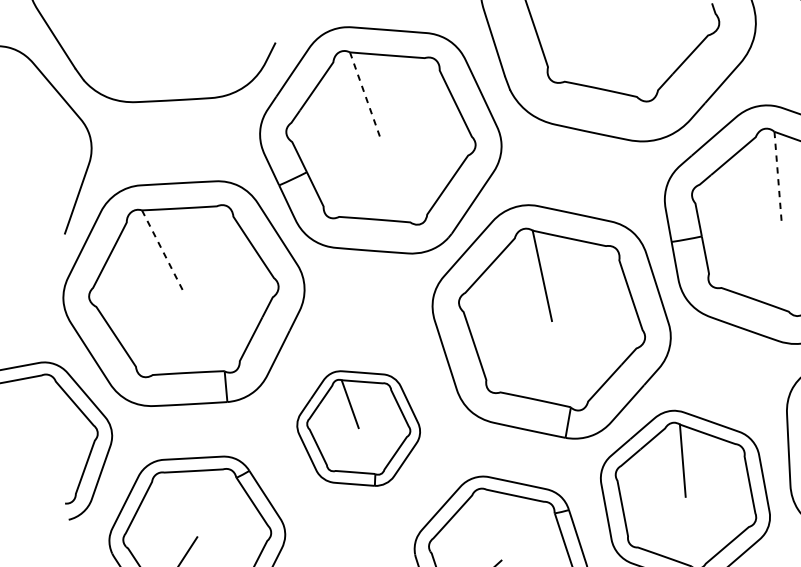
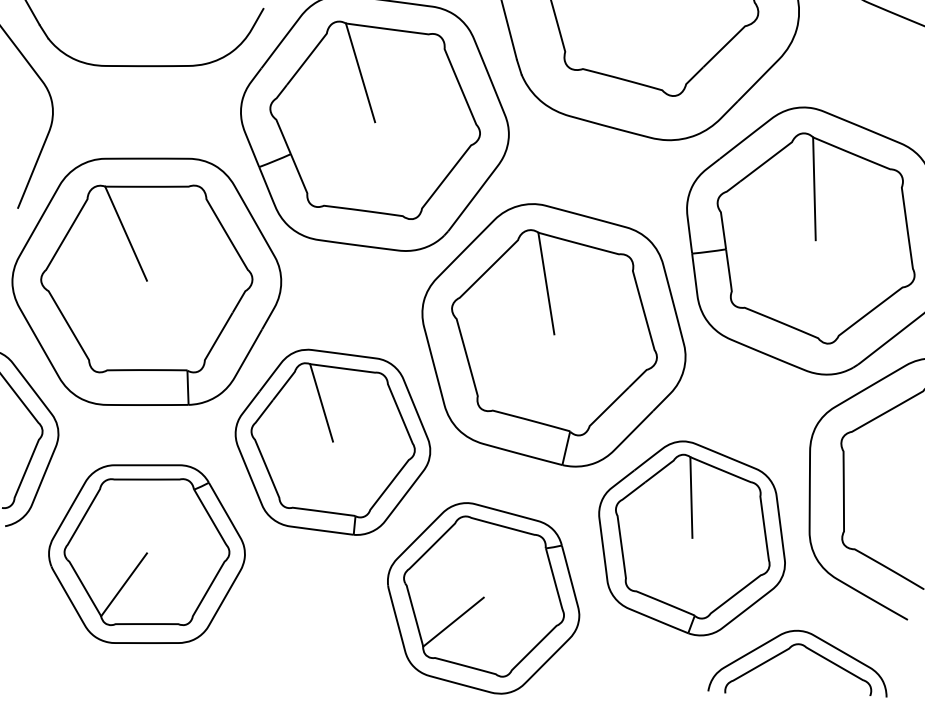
line: (365, 96) -> (360, 73), dashed -> solid
line: (778, 178) -> (814, 189), dashed -> solid
line: (163, 252) -> (126, 234), dashed -> solid
part: (358, 427) -> (332, 441), size x1.43

